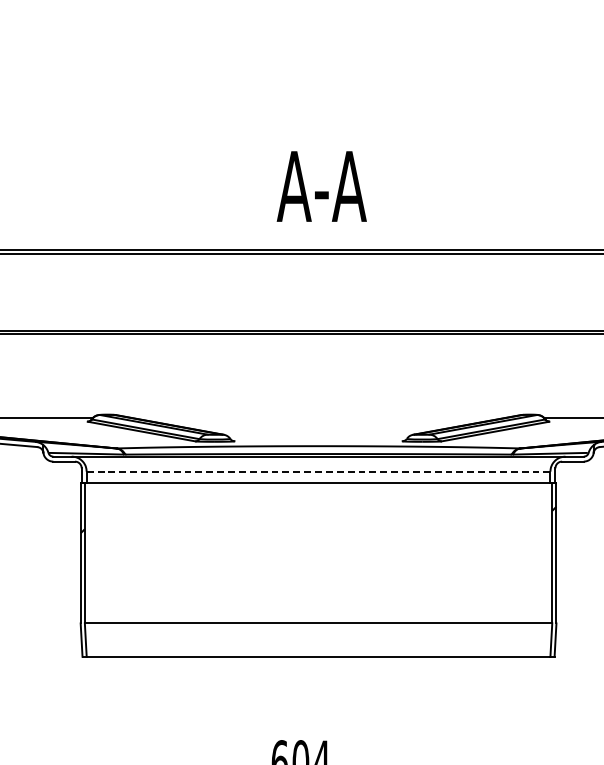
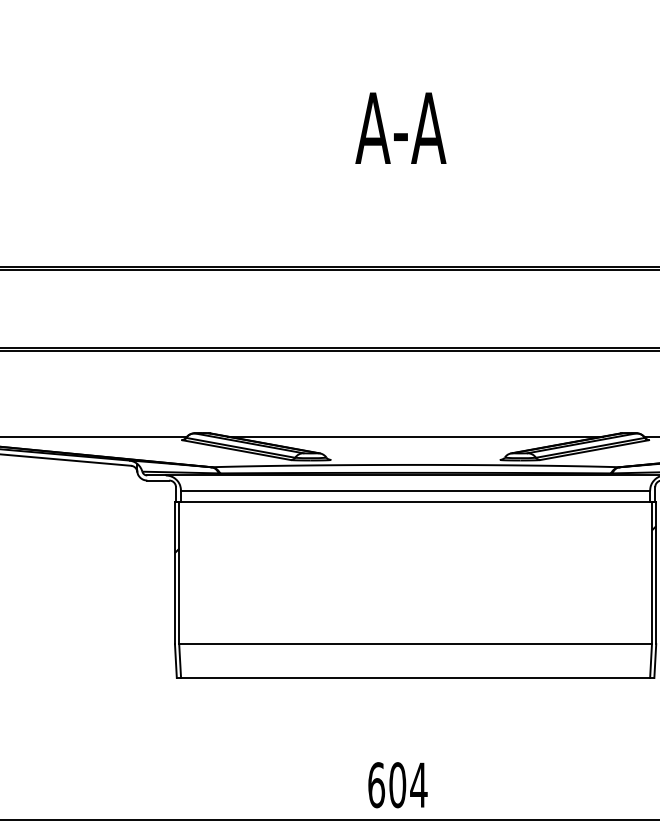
text: (321, 185) -> (400, 127), moved
line: (318, 418) -> (415, 436), added
line: (318, 471) -> (415, 490), dashed -> solid

